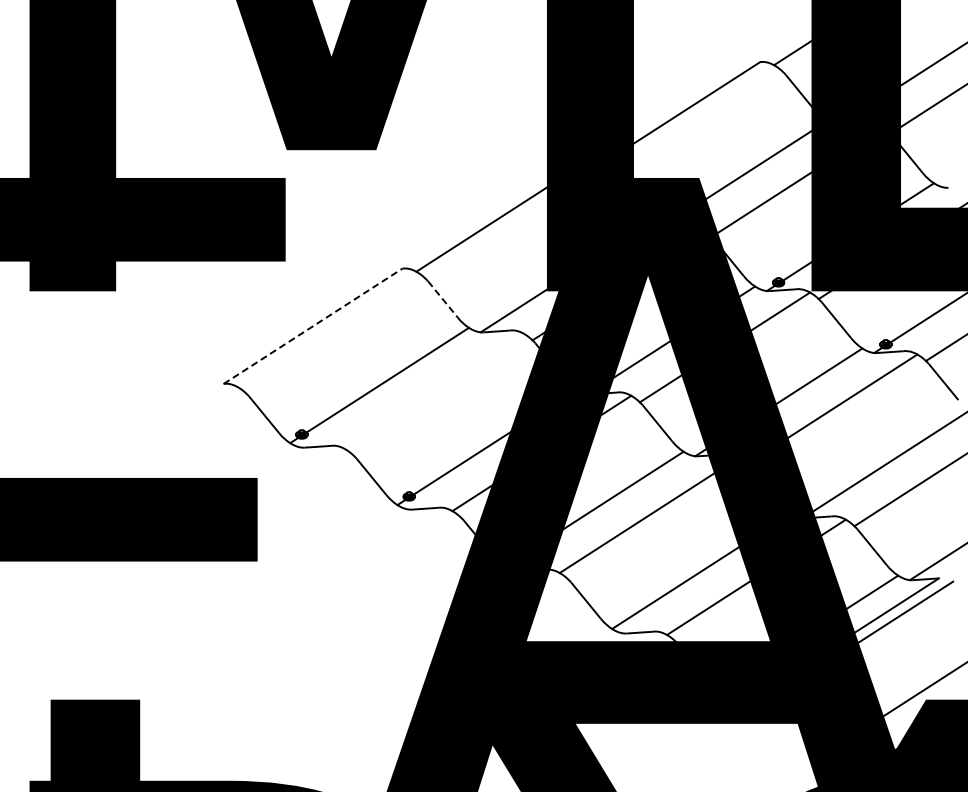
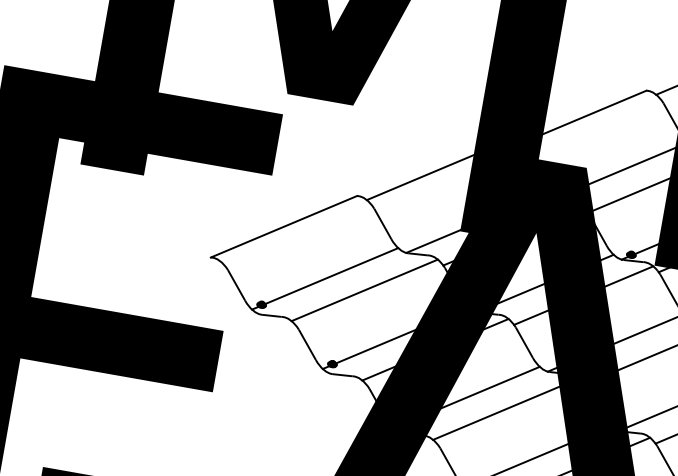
line: (443, 299) -> (383, 223), dashed -> solid
line: (313, 326) -> (284, 226), dashed -> solid
line: (434, 391) -> (364, 290), added

